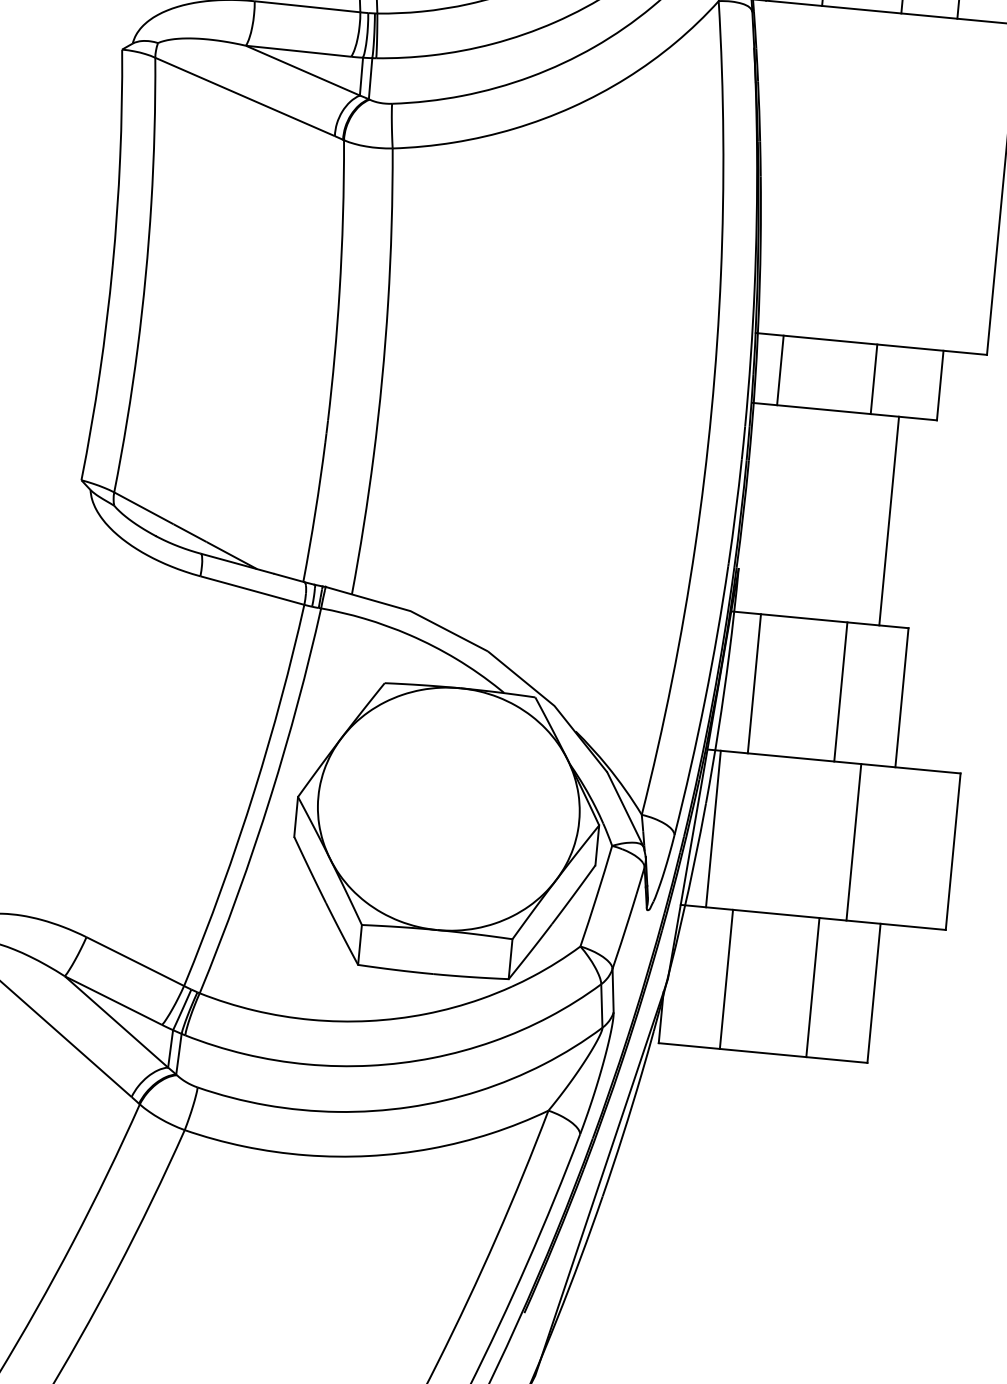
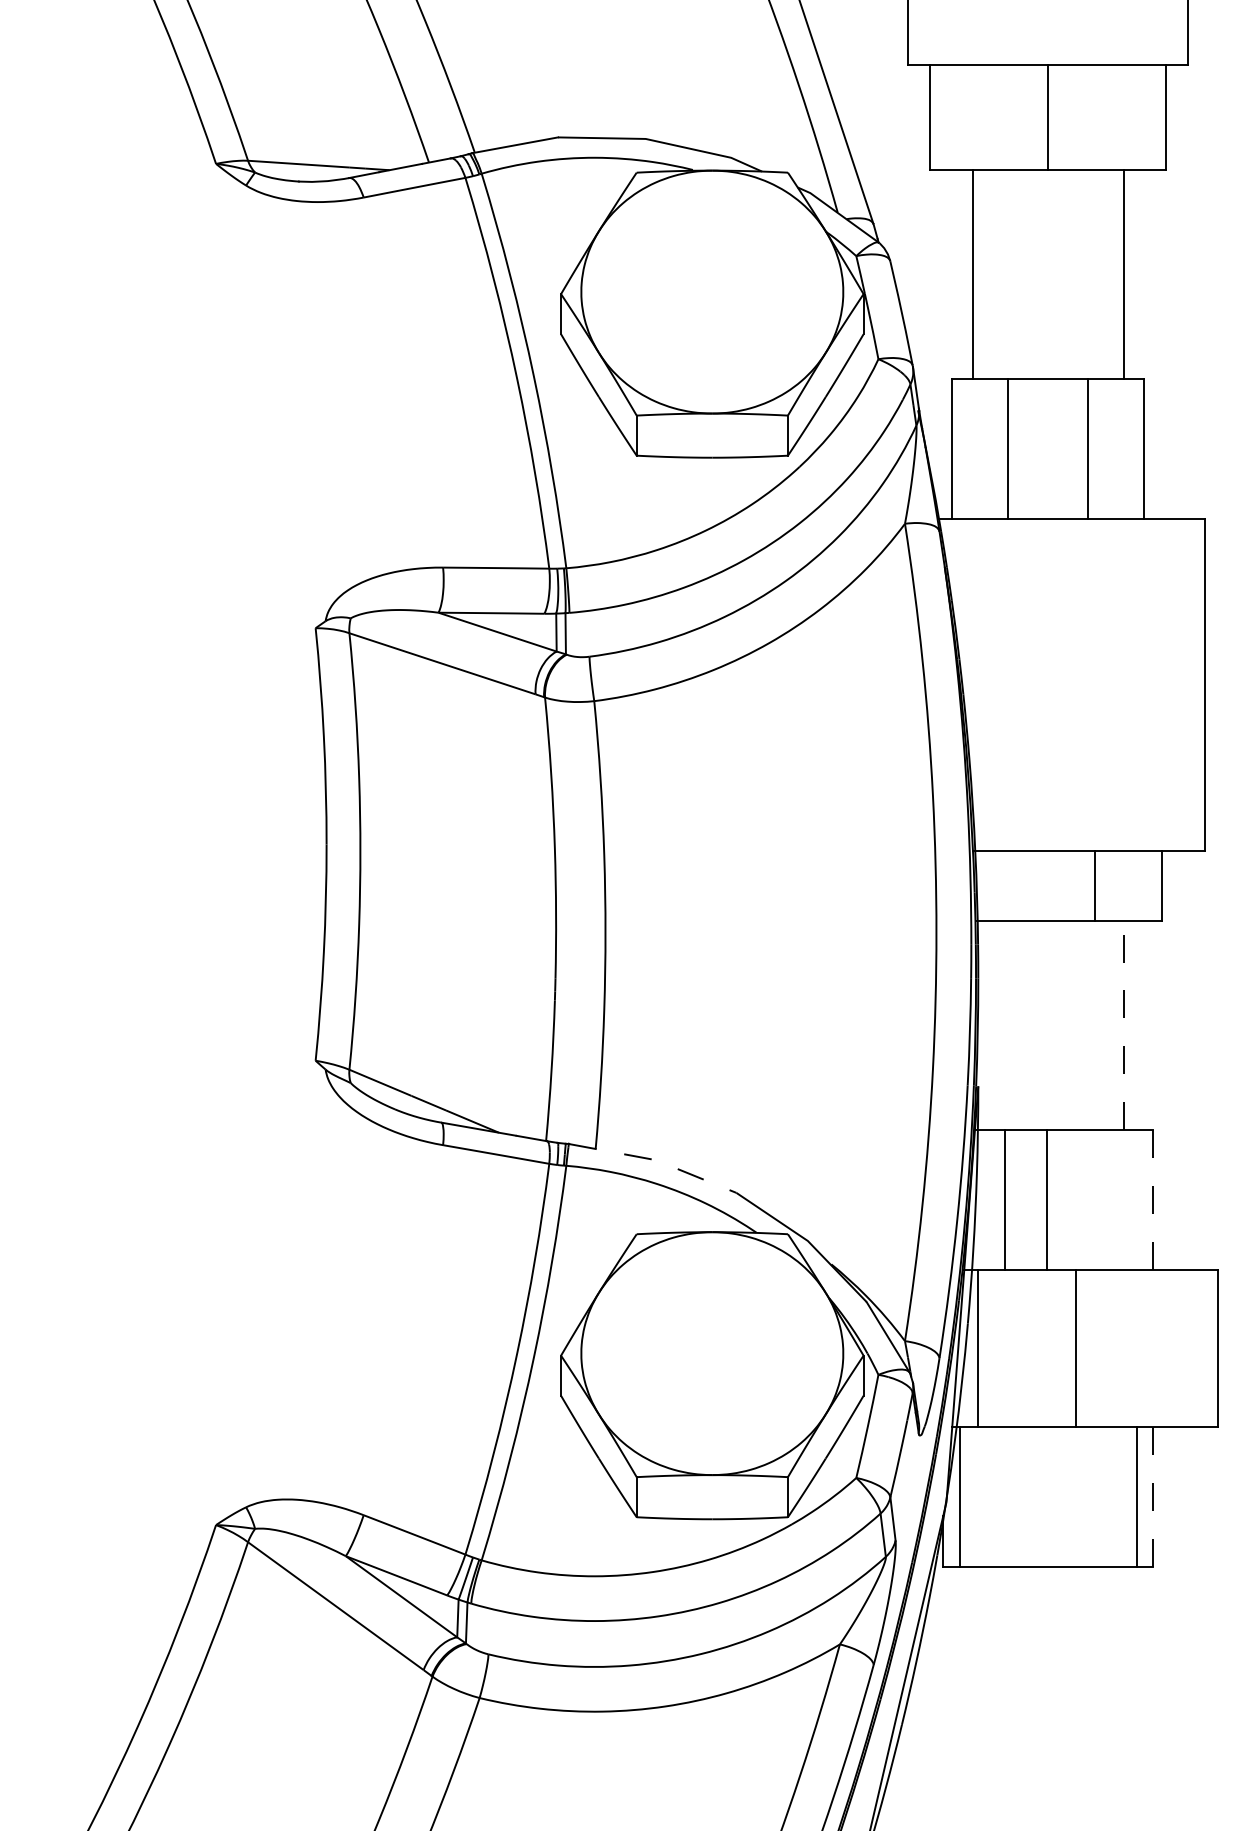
line: (780, 370) -> (1001, 885), removed
line: (889, 521) -> (1123, 1025), solid -> dashed
line: (410, 611) -> (655, 1160), solid -> dashed
line: (840, 691) -> (1046, 1199), moved
line: (901, 698) -> (1152, 1200), solid -> dashed
line: (853, 842) -> (1075, 1348), moved
line: (726, 978) -> (959, 1496), moved
line: (812, 987) -> (1136, 1496), moved
line: (873, 992) -> (1152, 1496), solid -> dashed

